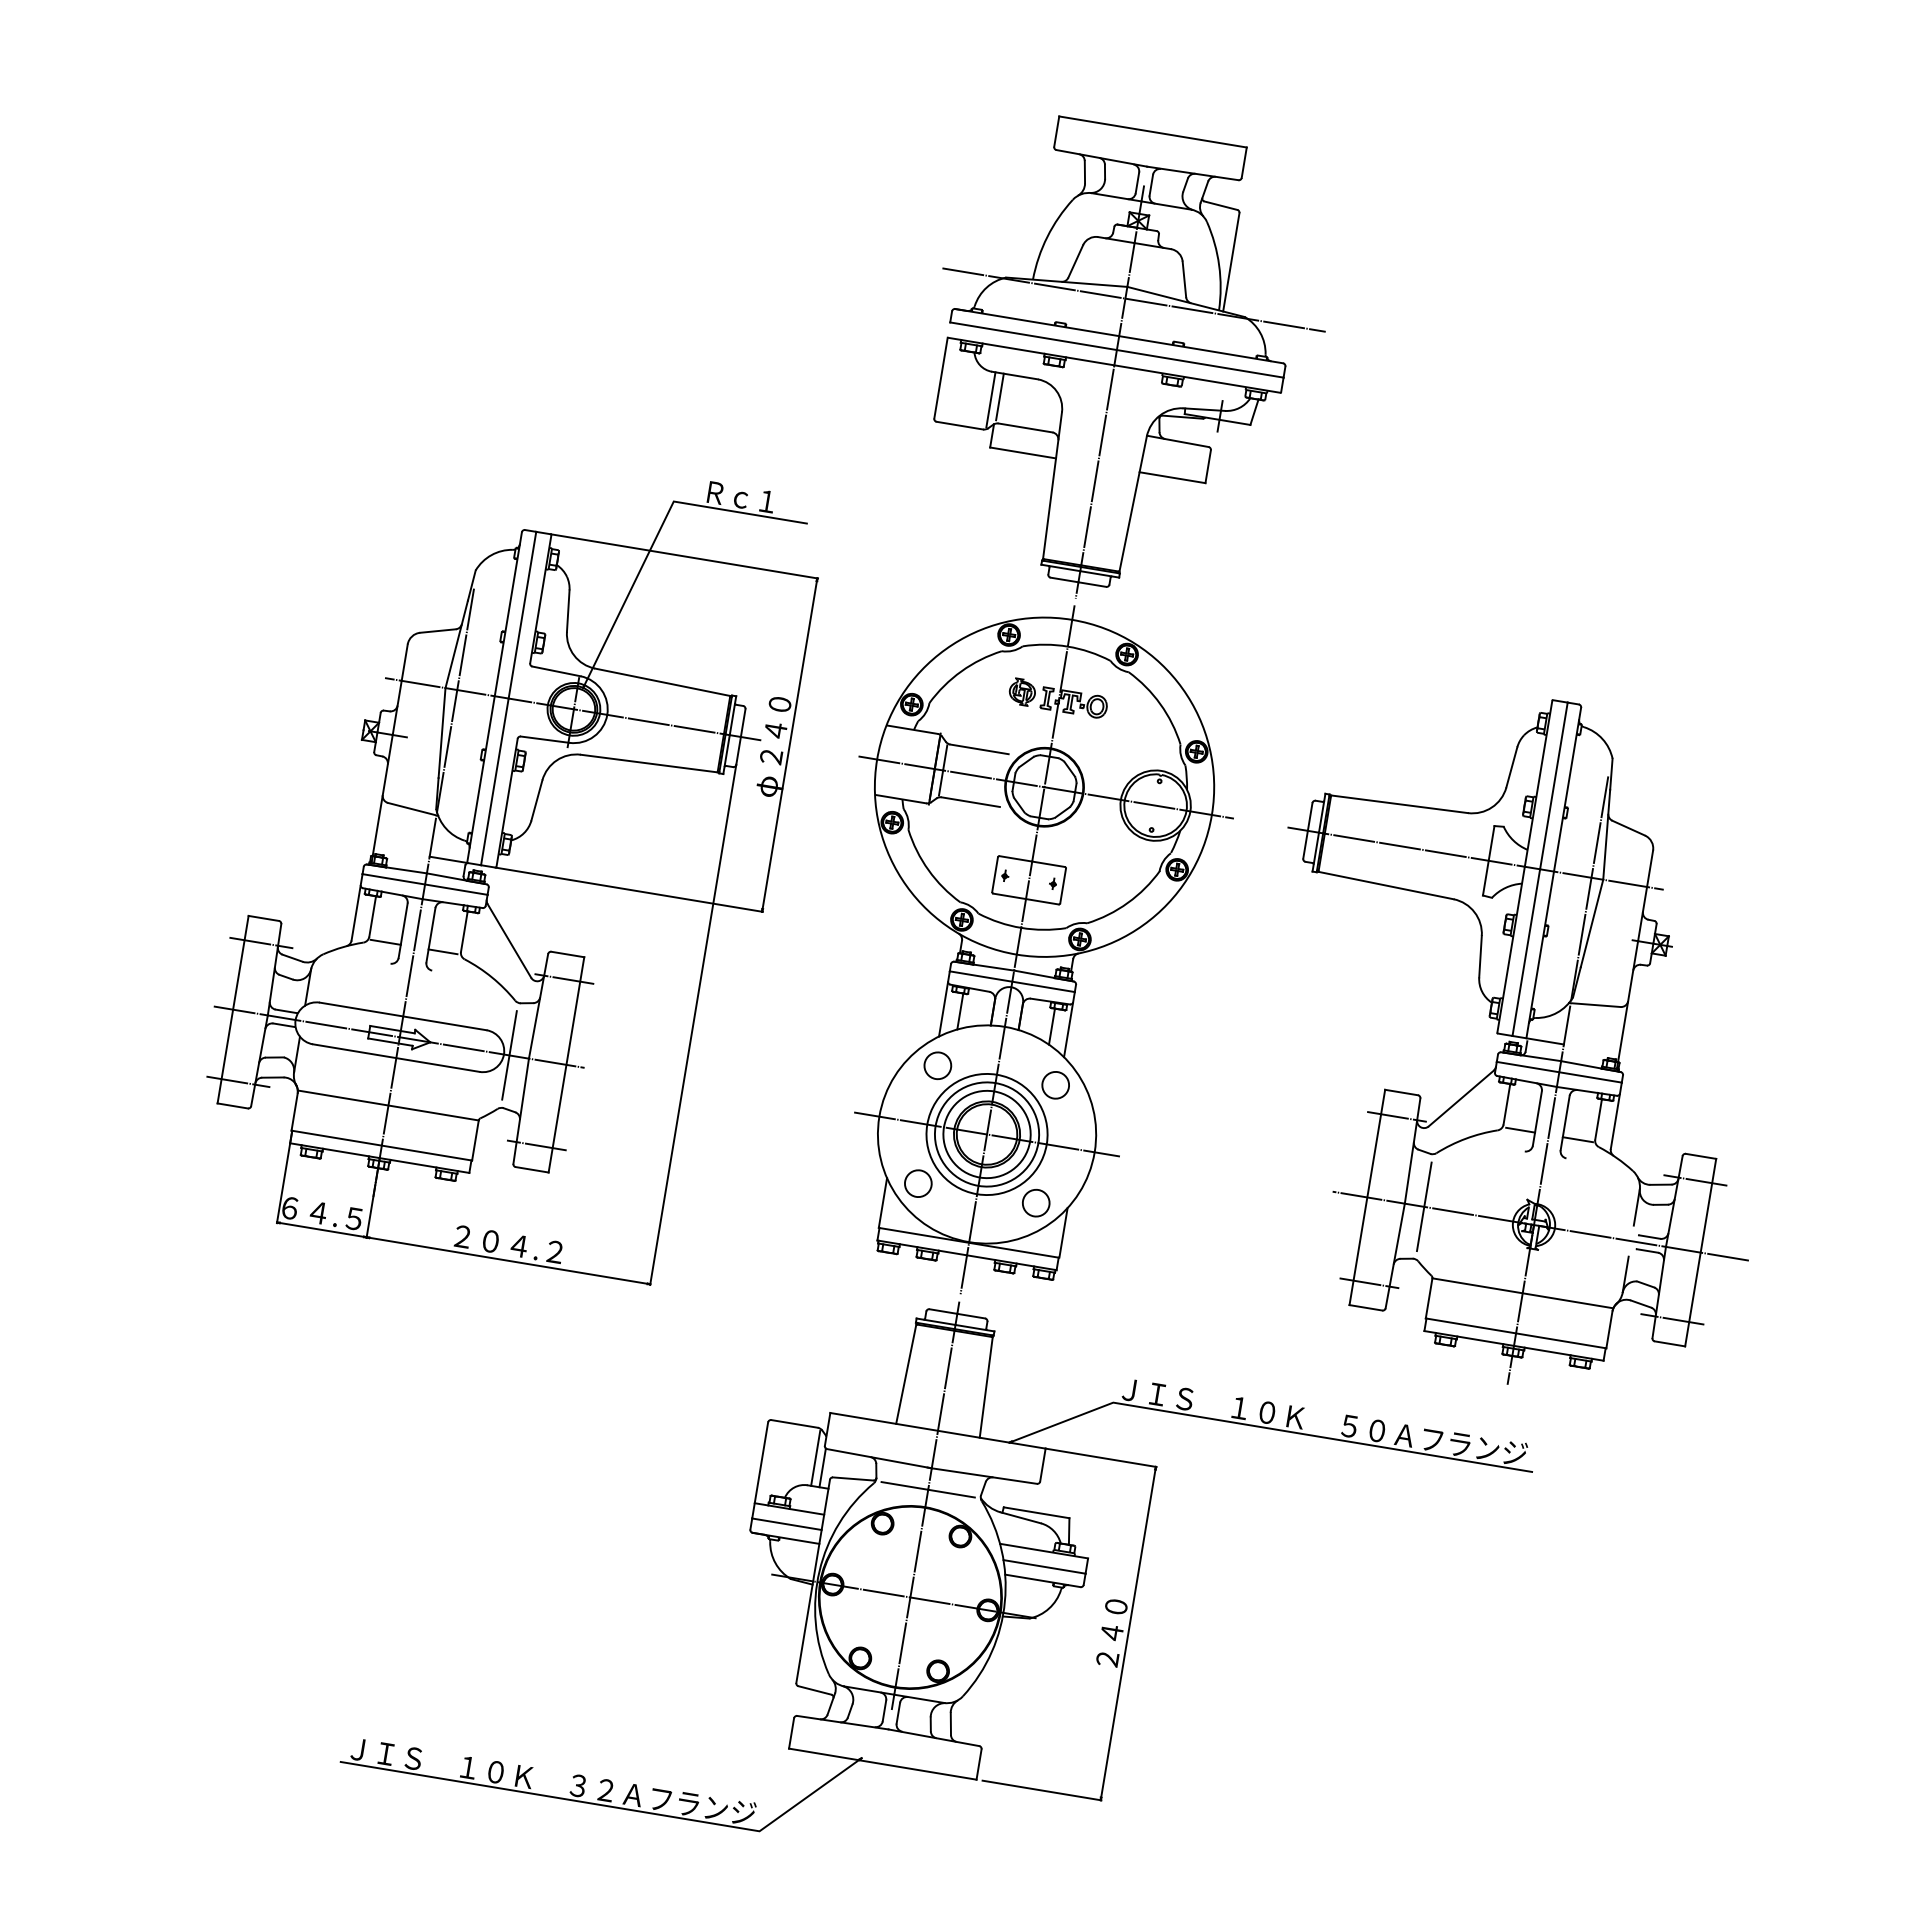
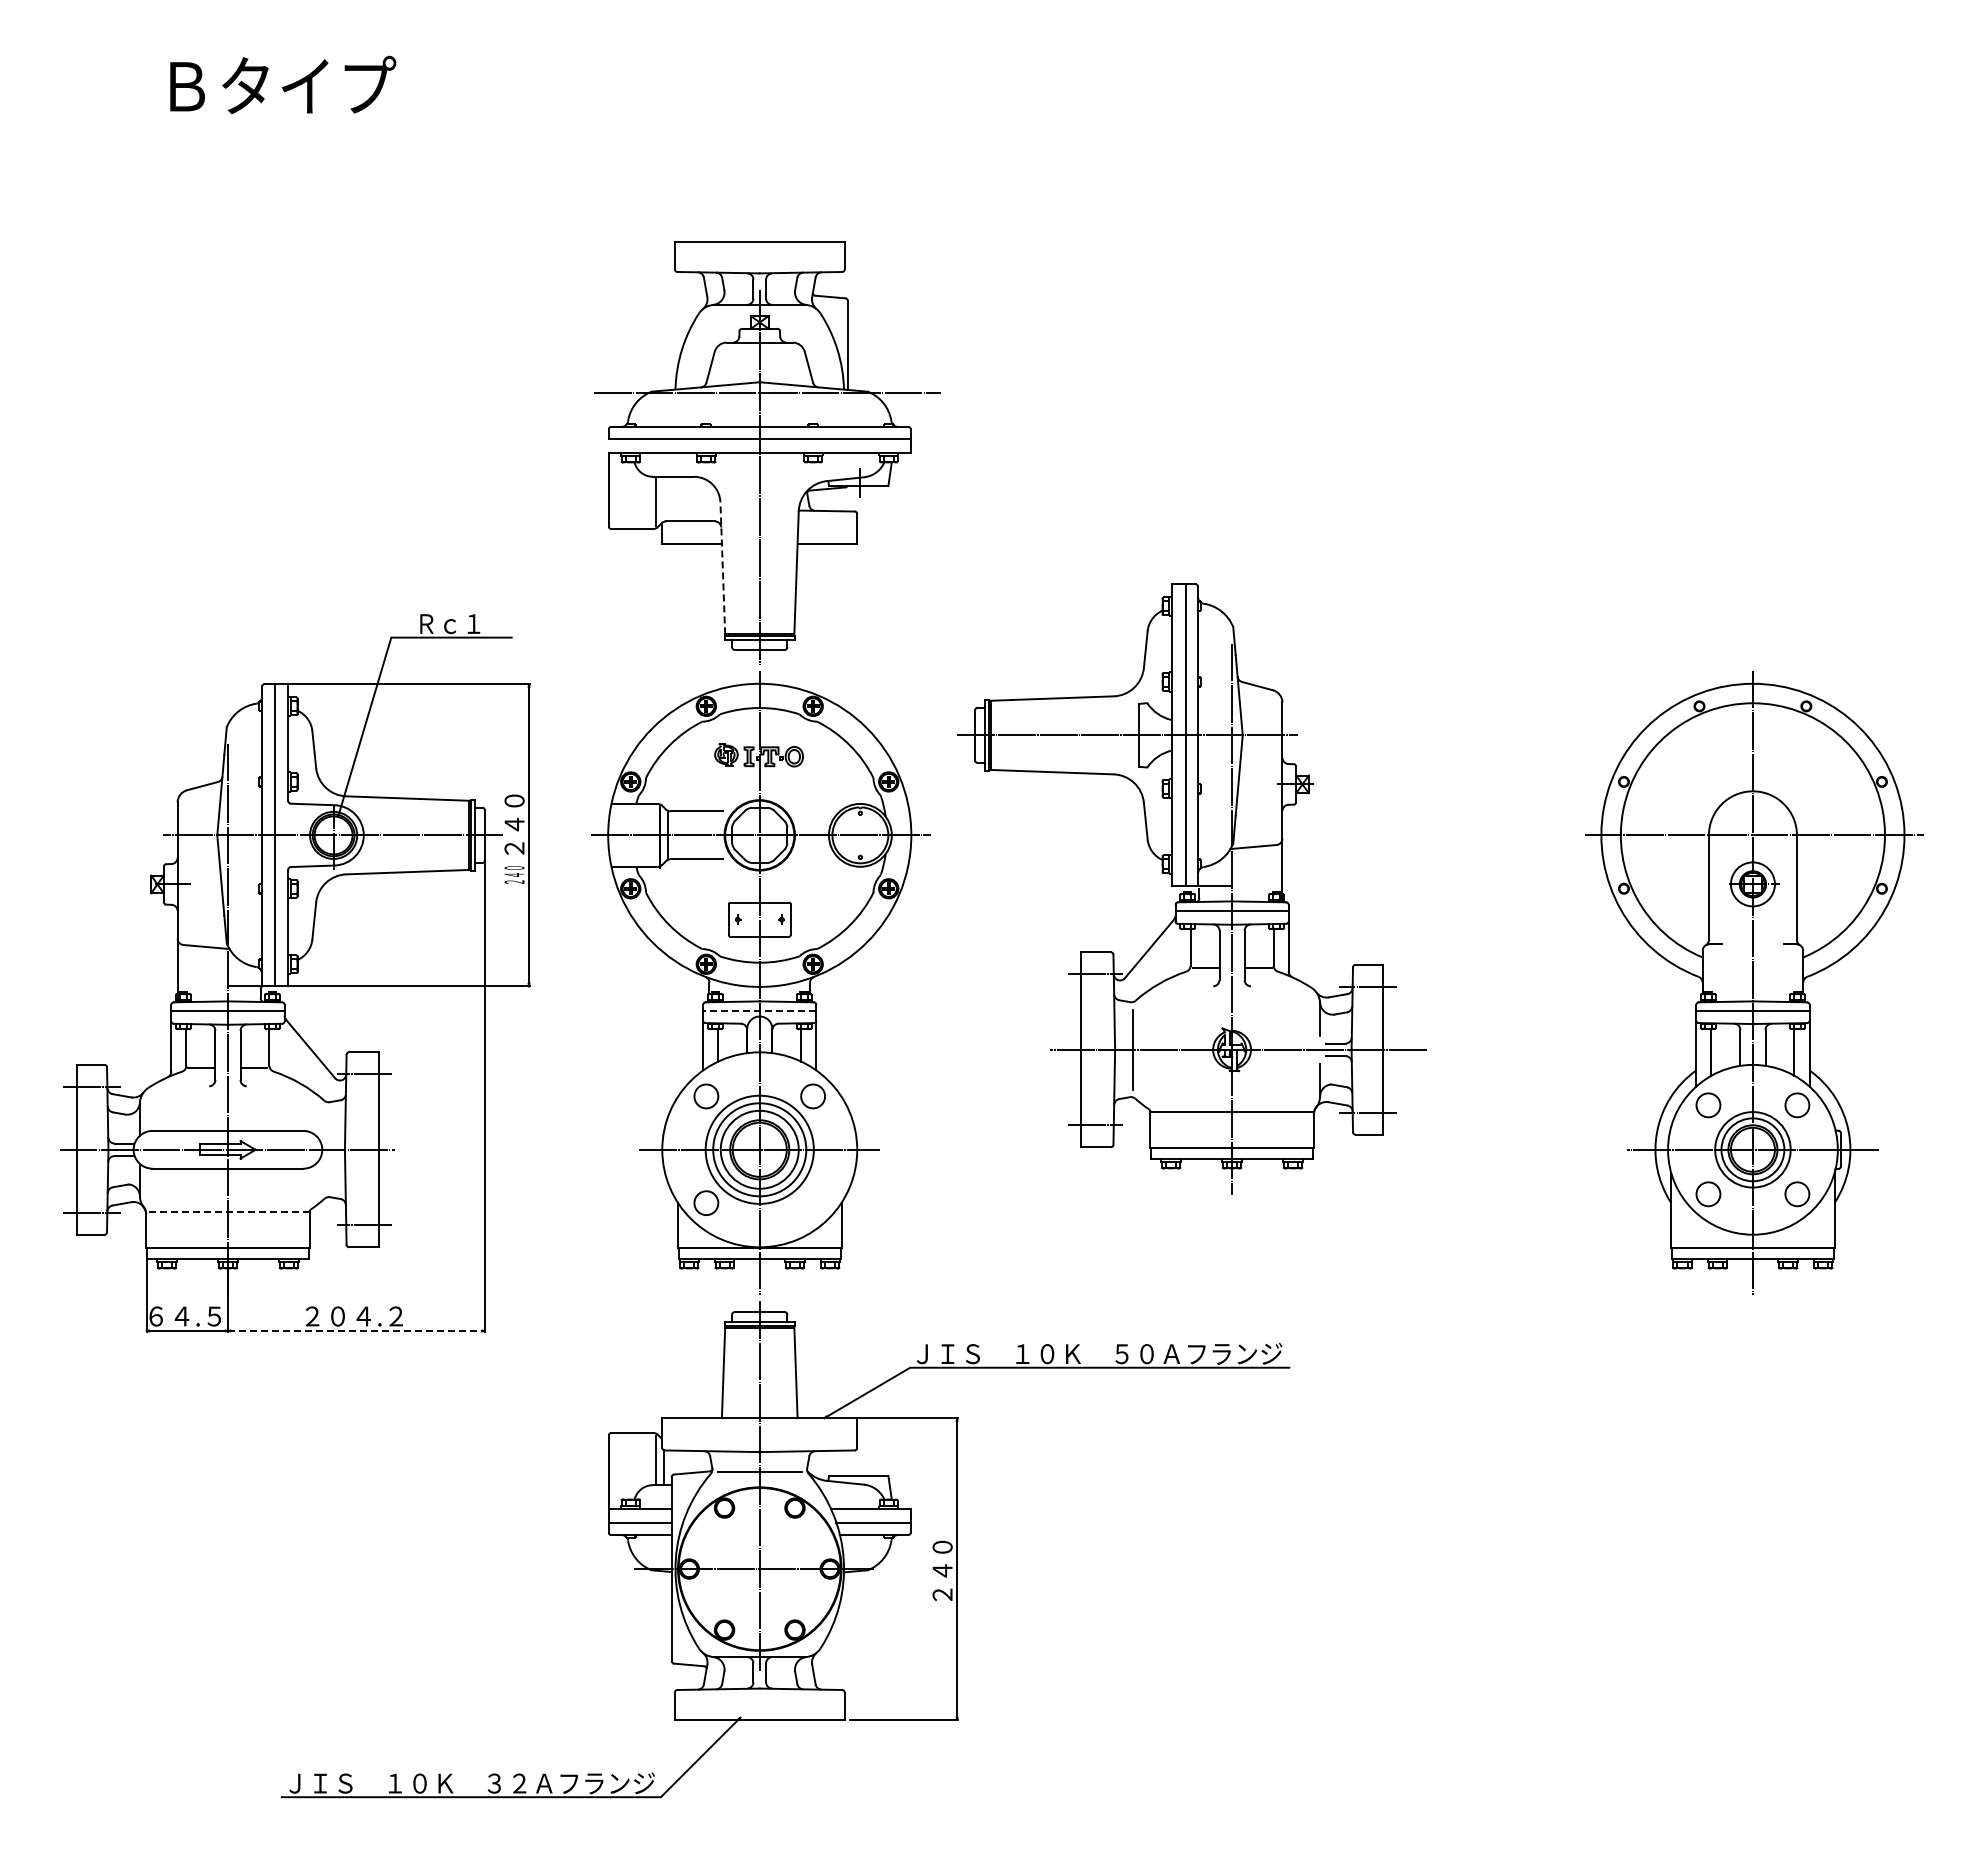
line: (999, 396) -> (663, 497), removed
line: (1052, 484) -> (722, 567), solid -> dashed
text: (767, 786) -> (515, 875), φ -> ２４０
line: (1012, 981) -> (759, 1011), solid -> dashed
part: (1518, 1039) -> (1191, 888), moved
line: (509, 1055) -> (327, 1149), removed
line: (387, 1105) -> (227, 1211), solid -> dashed
circle: (1035, 1202) -> (812, 1202), removed
line: (508, 1260) -> (356, 1330), solid -> dashed

